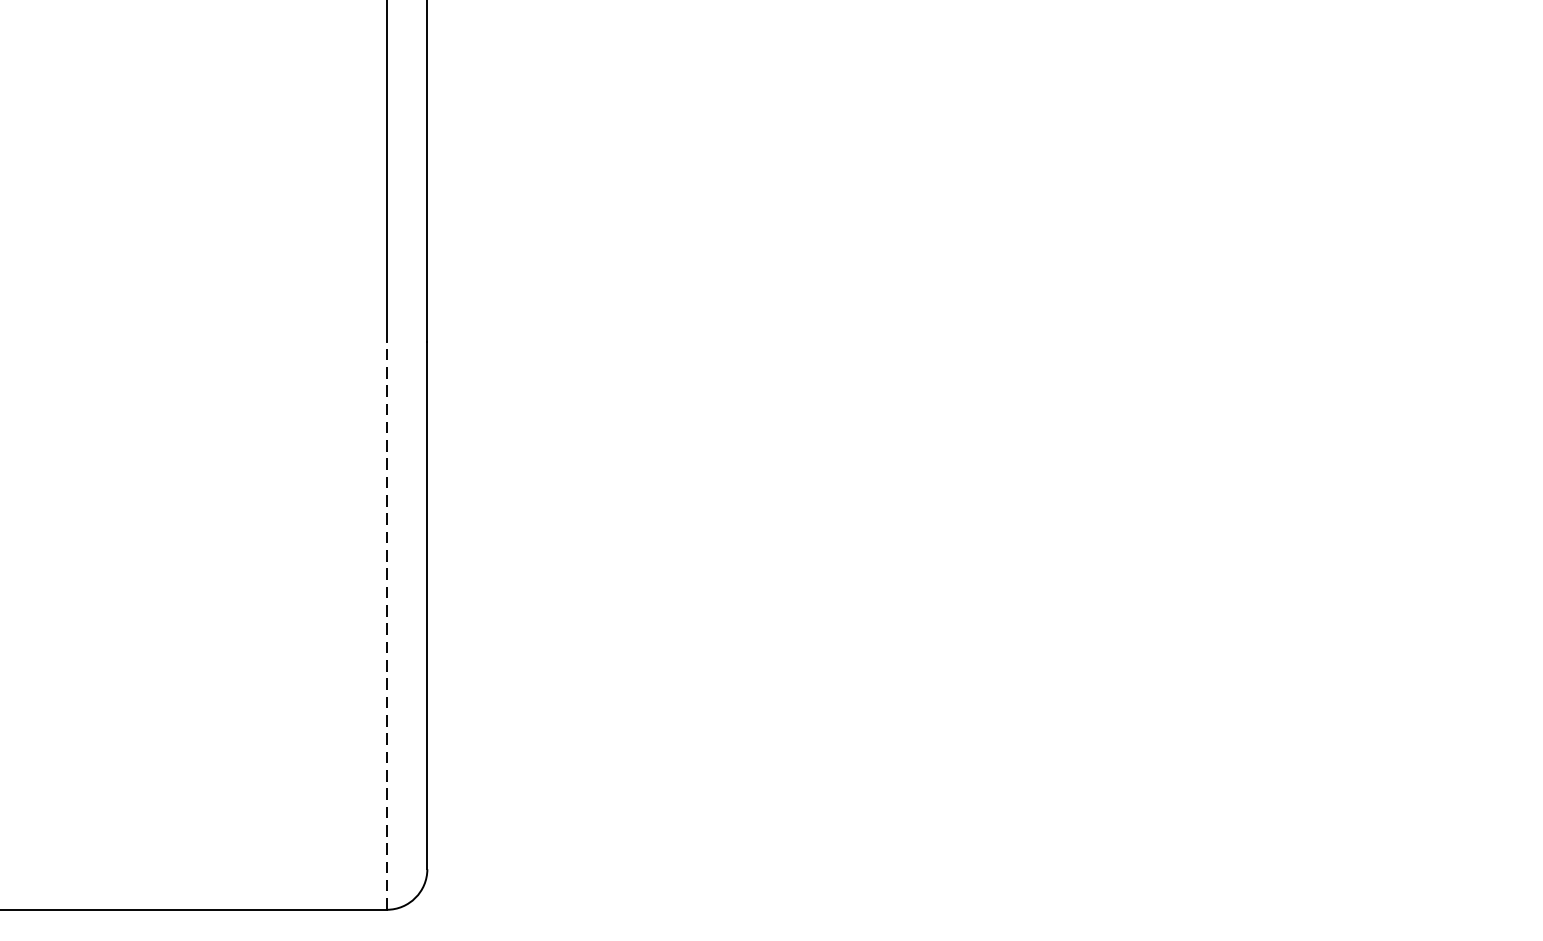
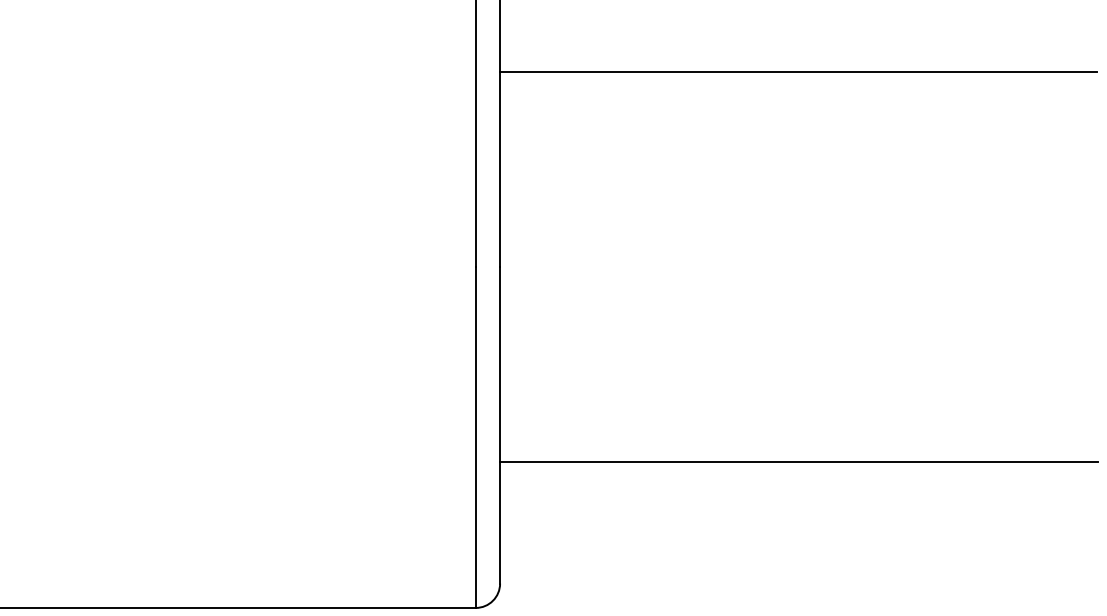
line: (924, 18) -> (798, 72), added
line: (386, 624) -> (475, 436), dashed -> solid
line: (925, 665) -> (799, 461), added

